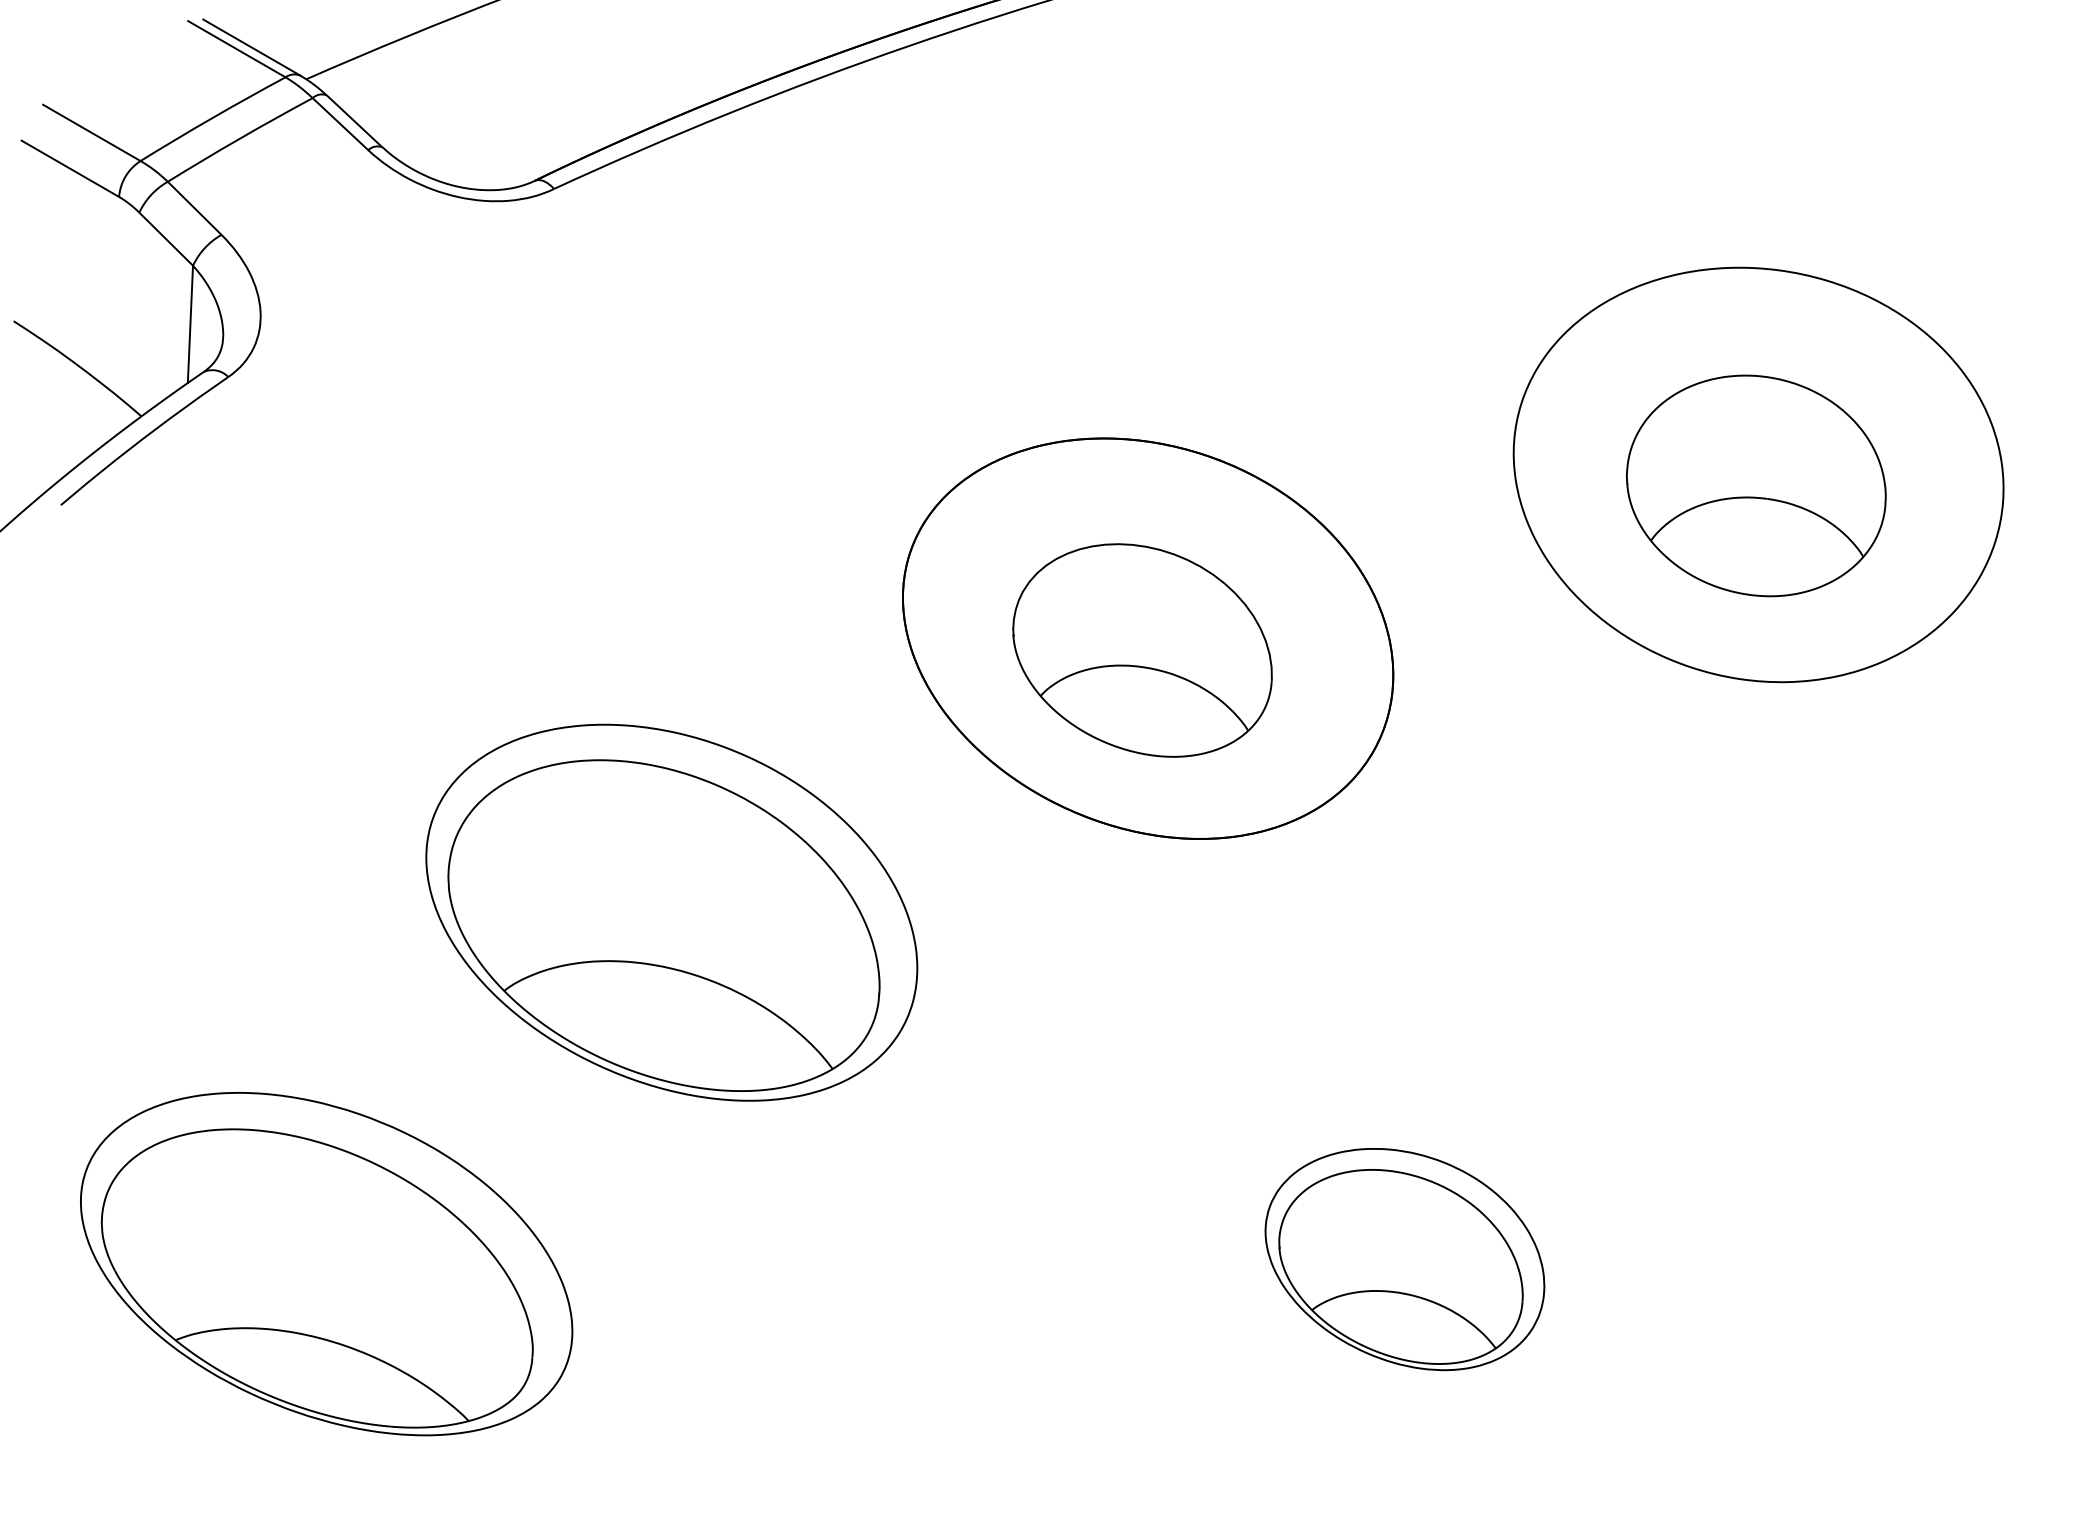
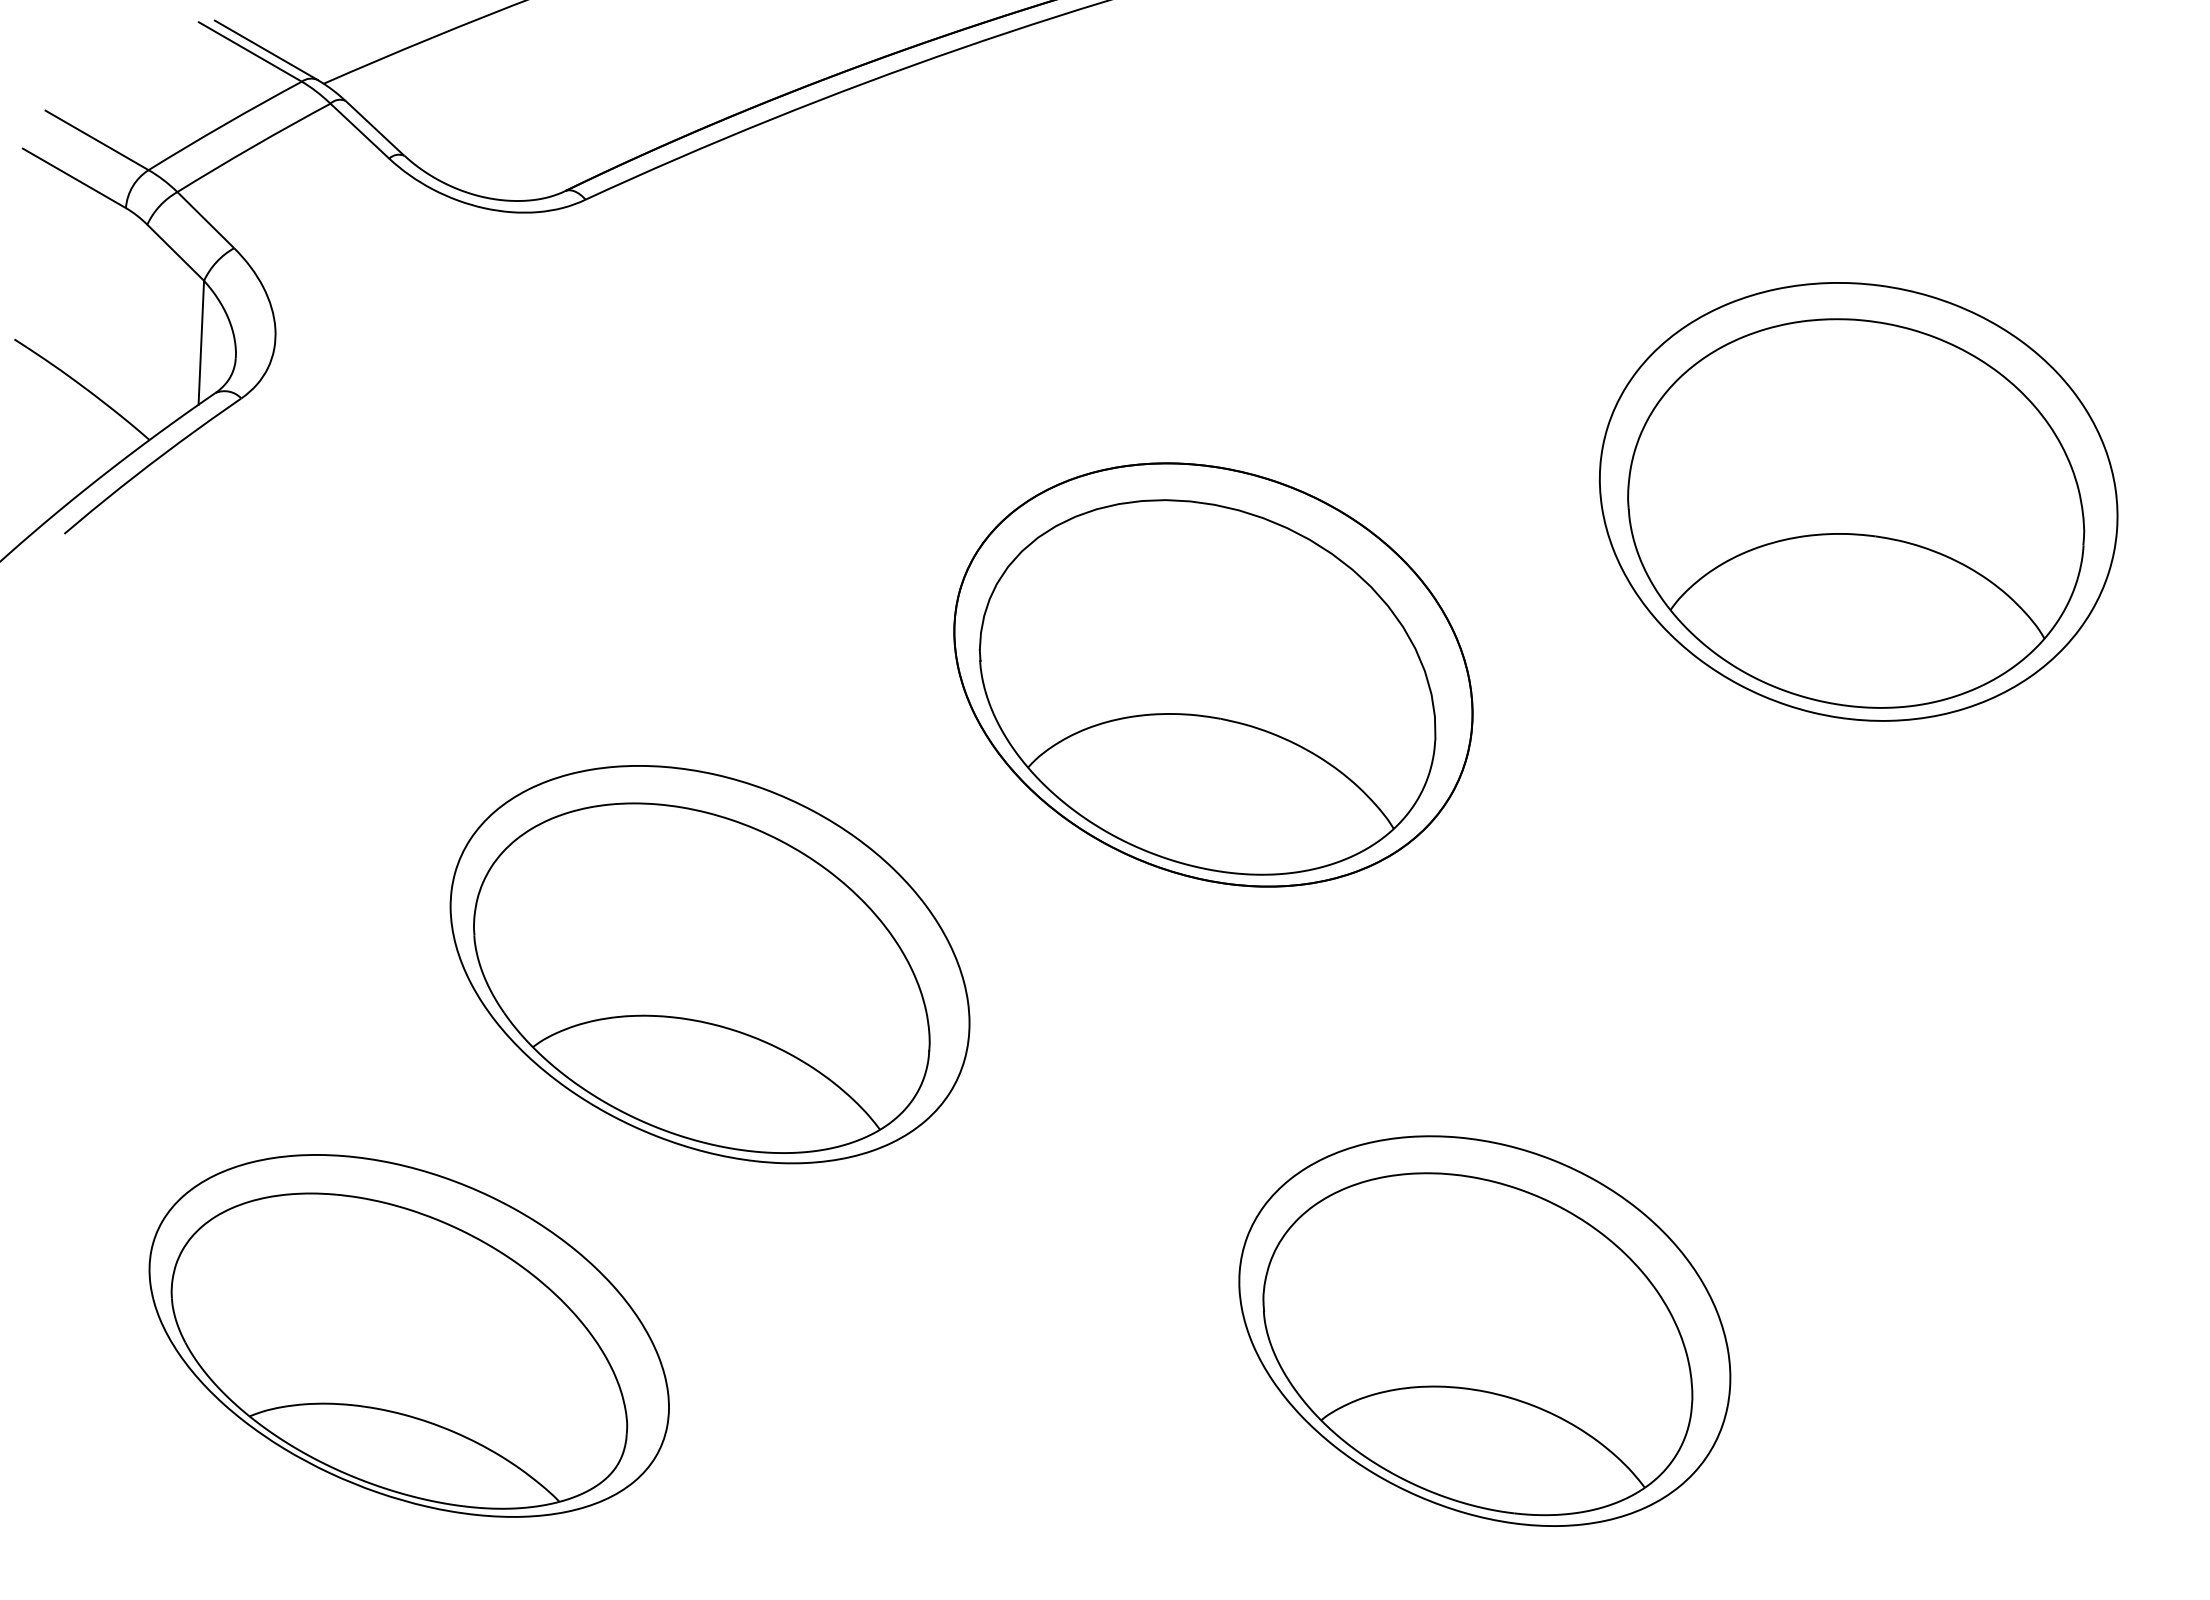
part: (1756, 485) -> (1856, 513), size x1.67
part: (1142, 650) -> (1207, 687), size x1.67
part: (1404, 1258) -> (1484, 1330), size x1.67
part: (325, 1263) -> (408, 1335), moved

